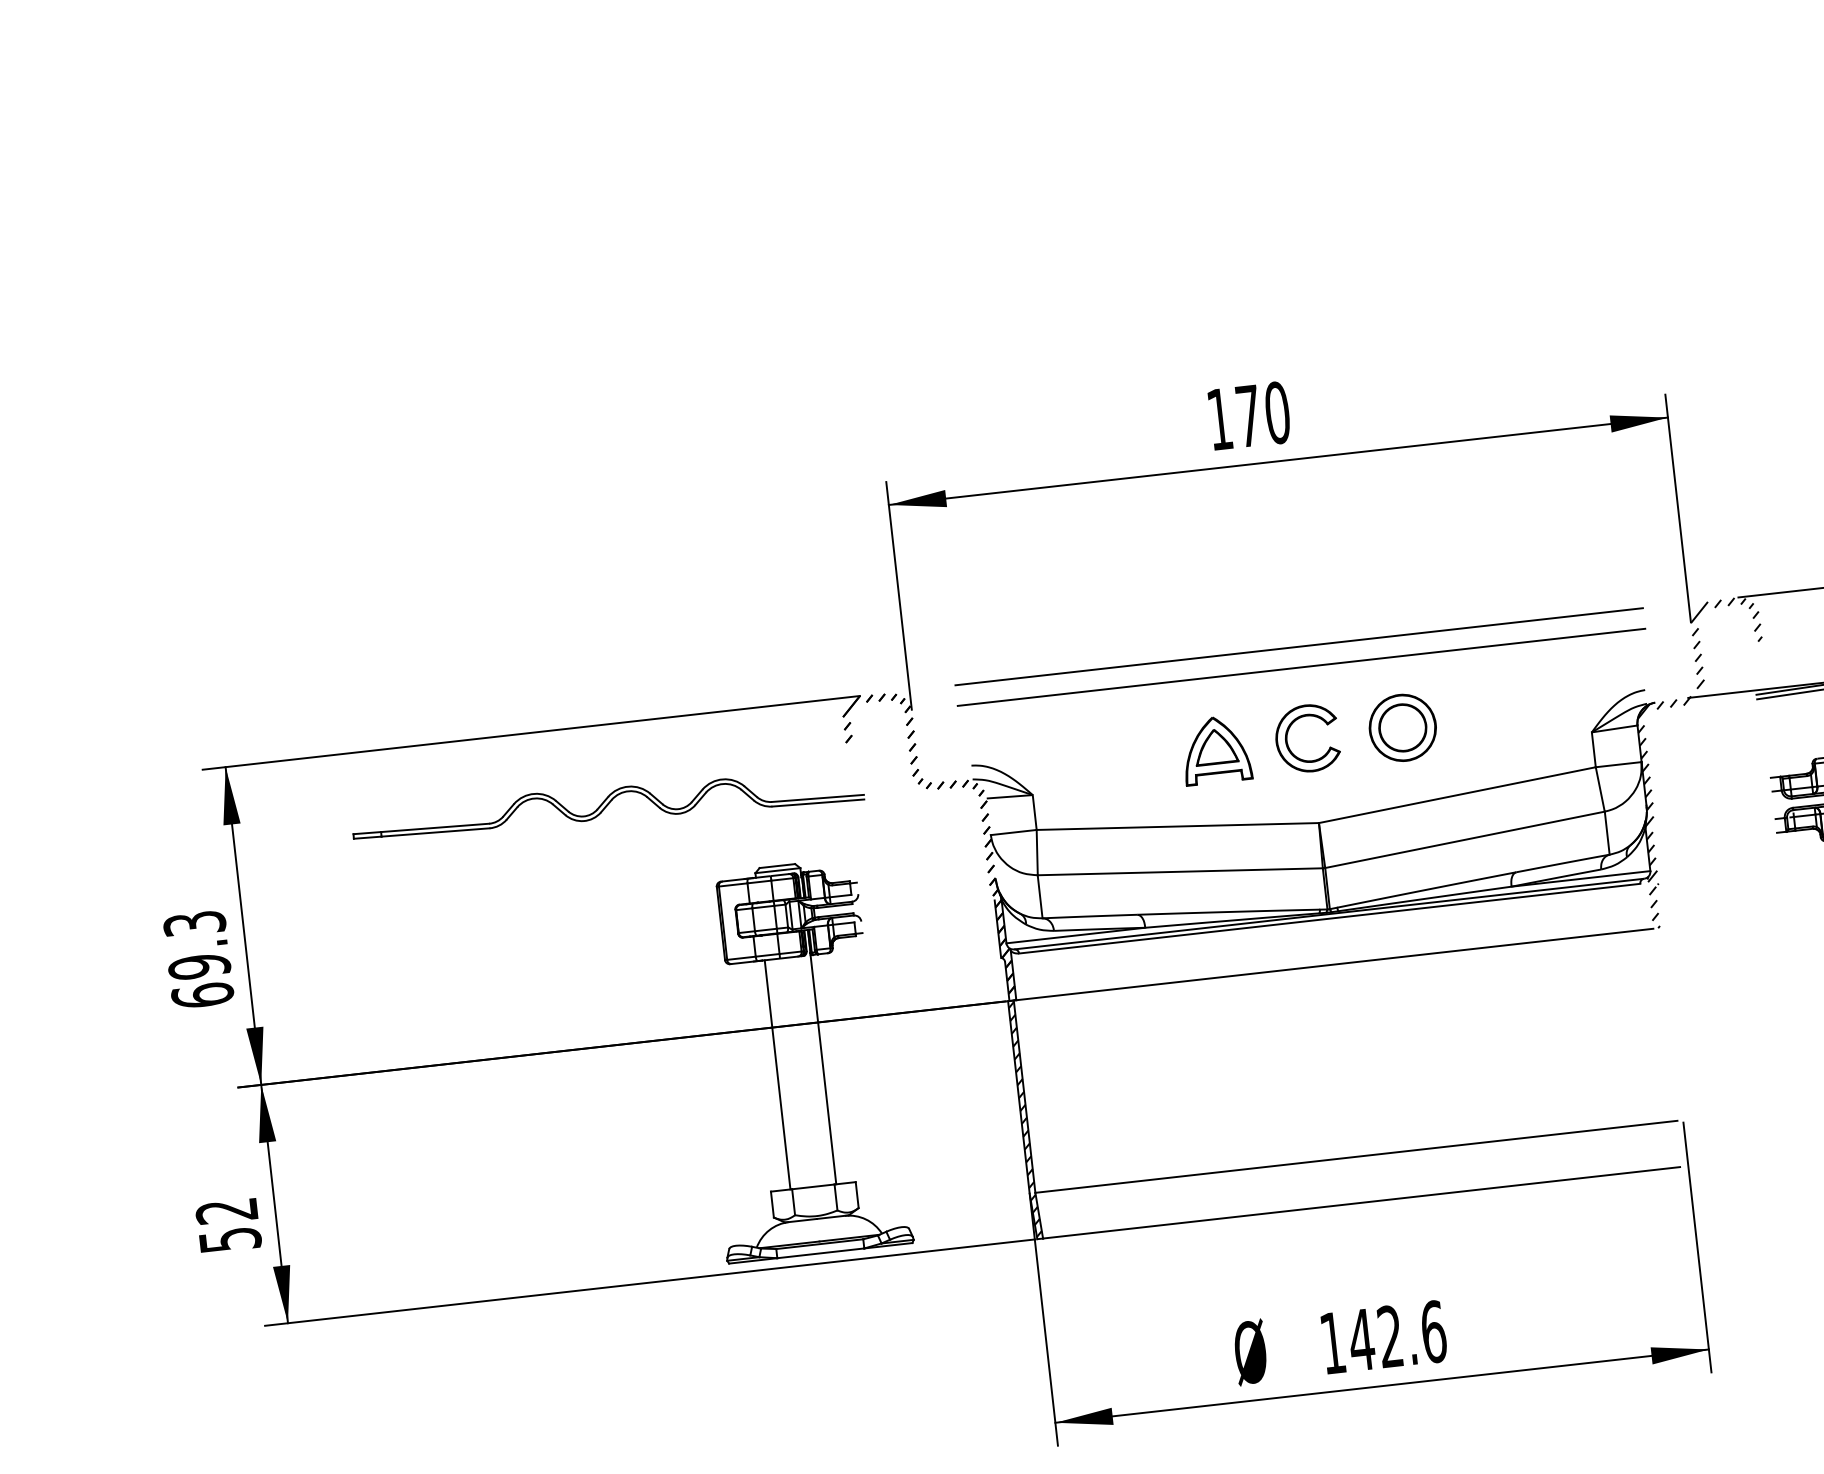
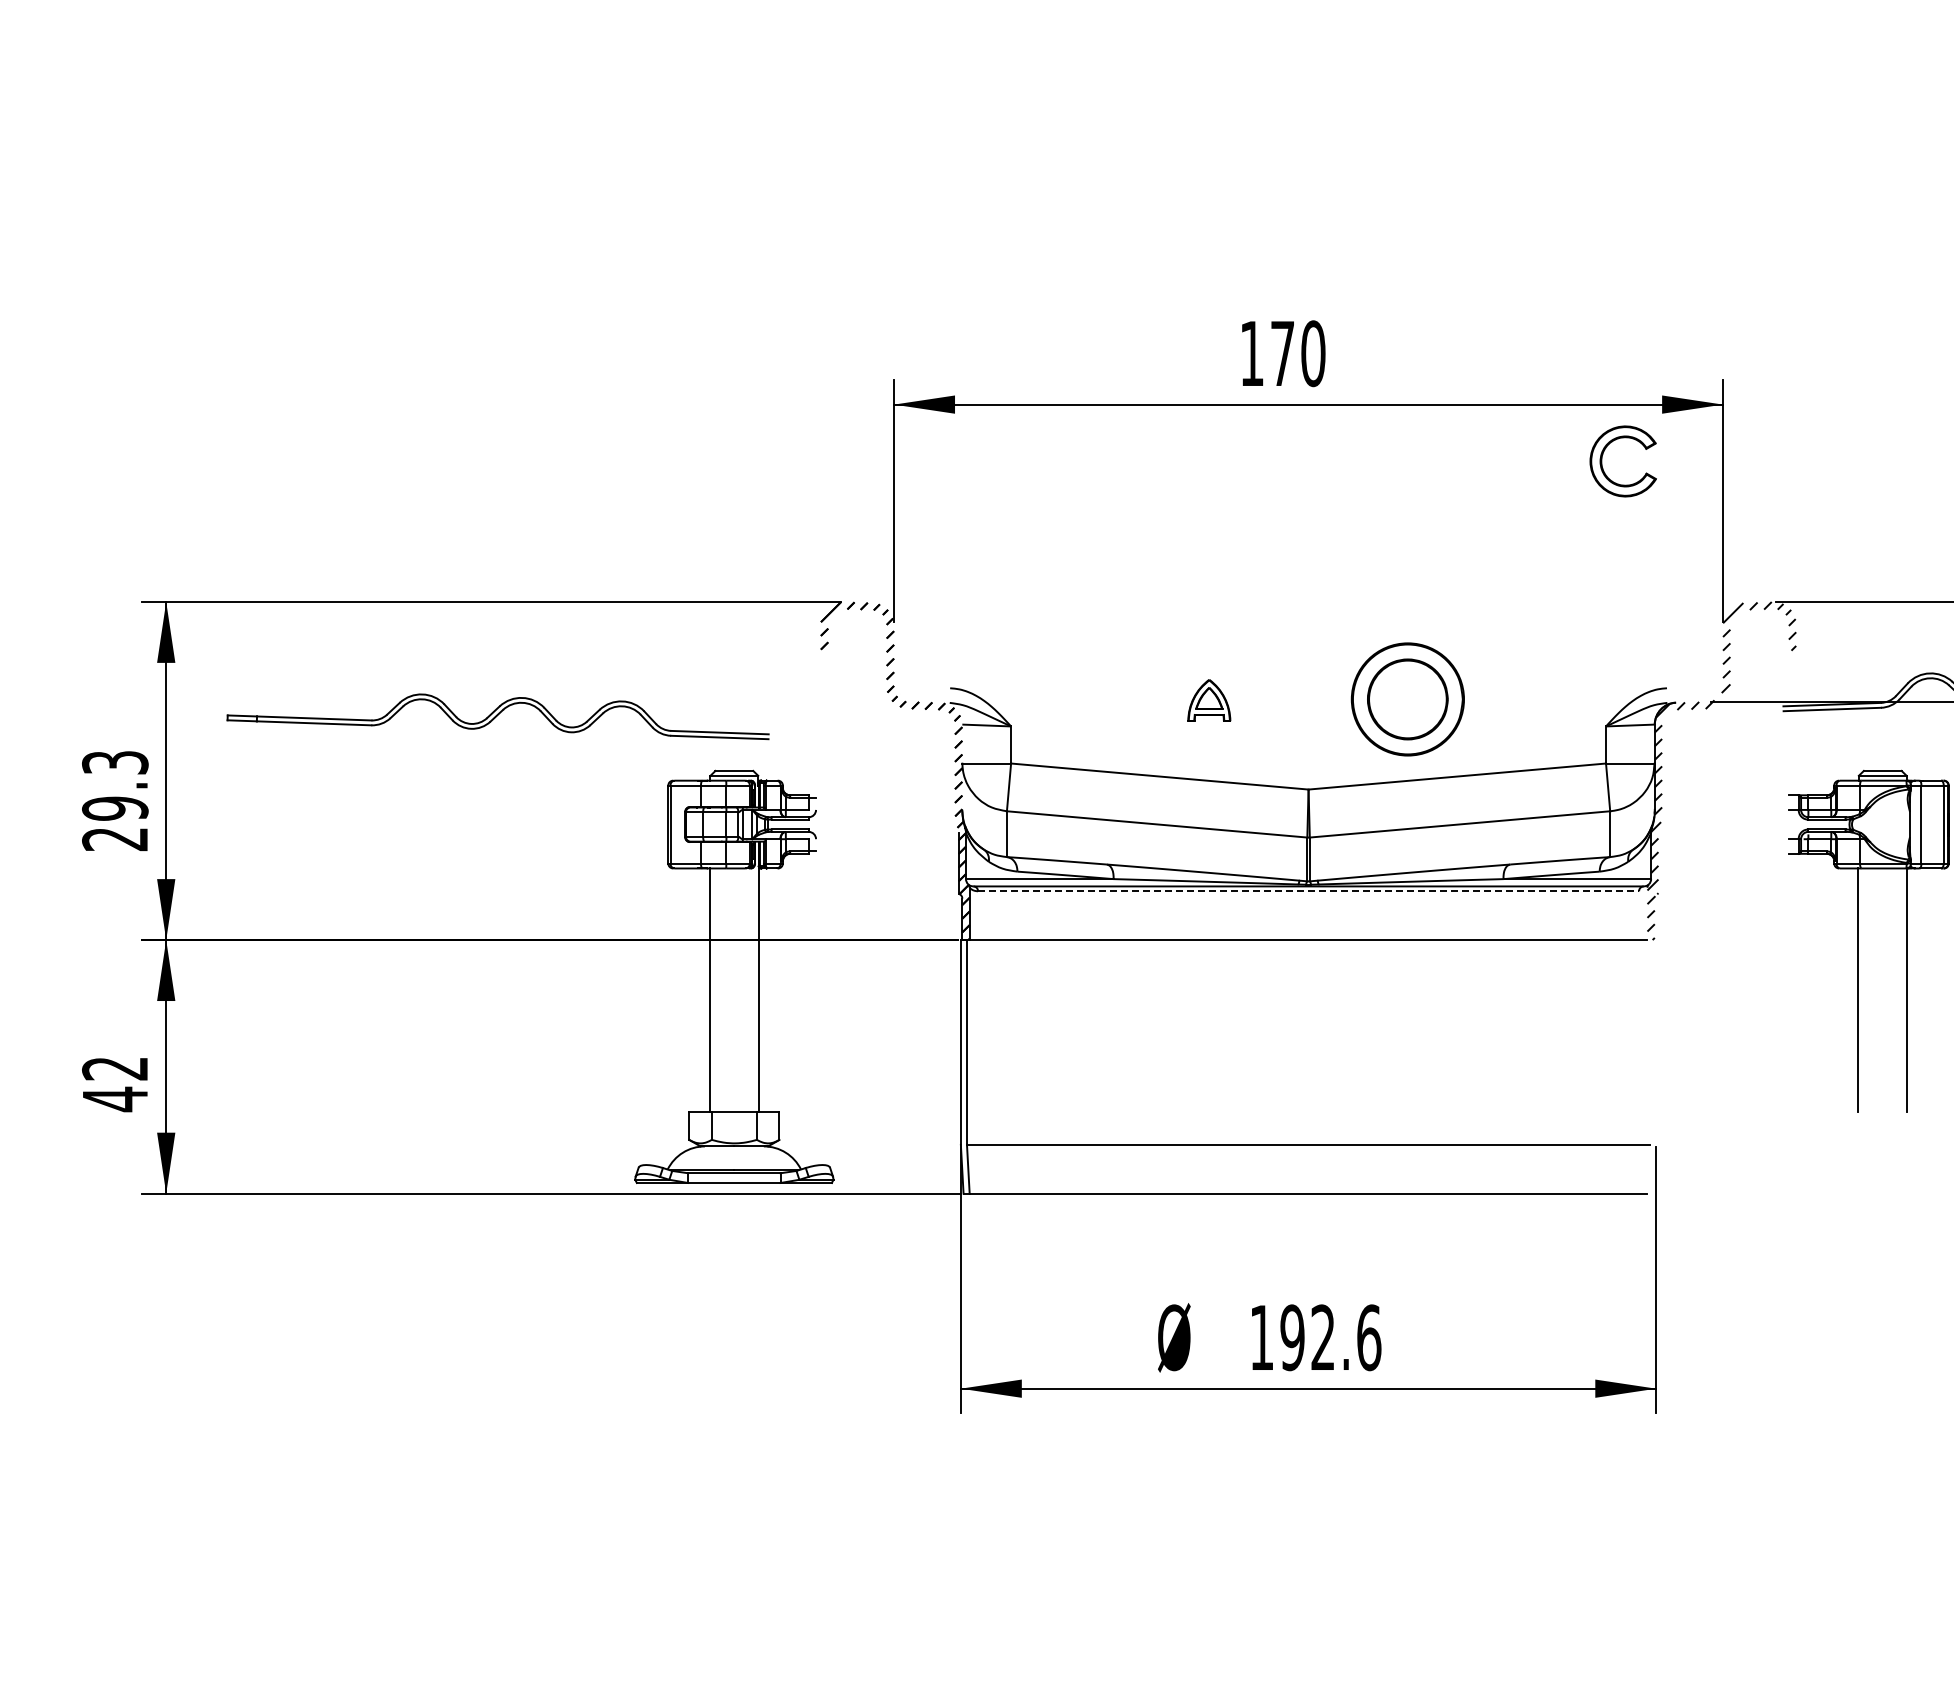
line: (1299, 646) -> (1308, 601), removed
line: (1301, 666) -> (1308, 623), removed
part: (1402, 727) -> (1407, 699), size x1.6
part: (1287, 740) -> (1602, 461), moved
part: (1216, 749) -> (1209, 700), size x0.6
part: (607, 806) -> (497, 716), moved
line: (1330, 918) -> (1309, 891), solid -> dashed
text: (202, 995) -> (115, 839), 69.3 -> 29.3
hatch: (1024, 1119) -> (964, 1066), removed
text: (230, 1240) -> (115, 1099), 52 -> 42
text: (1361, 1339) -> (1292, 1337), 142.6 -> 192.6

